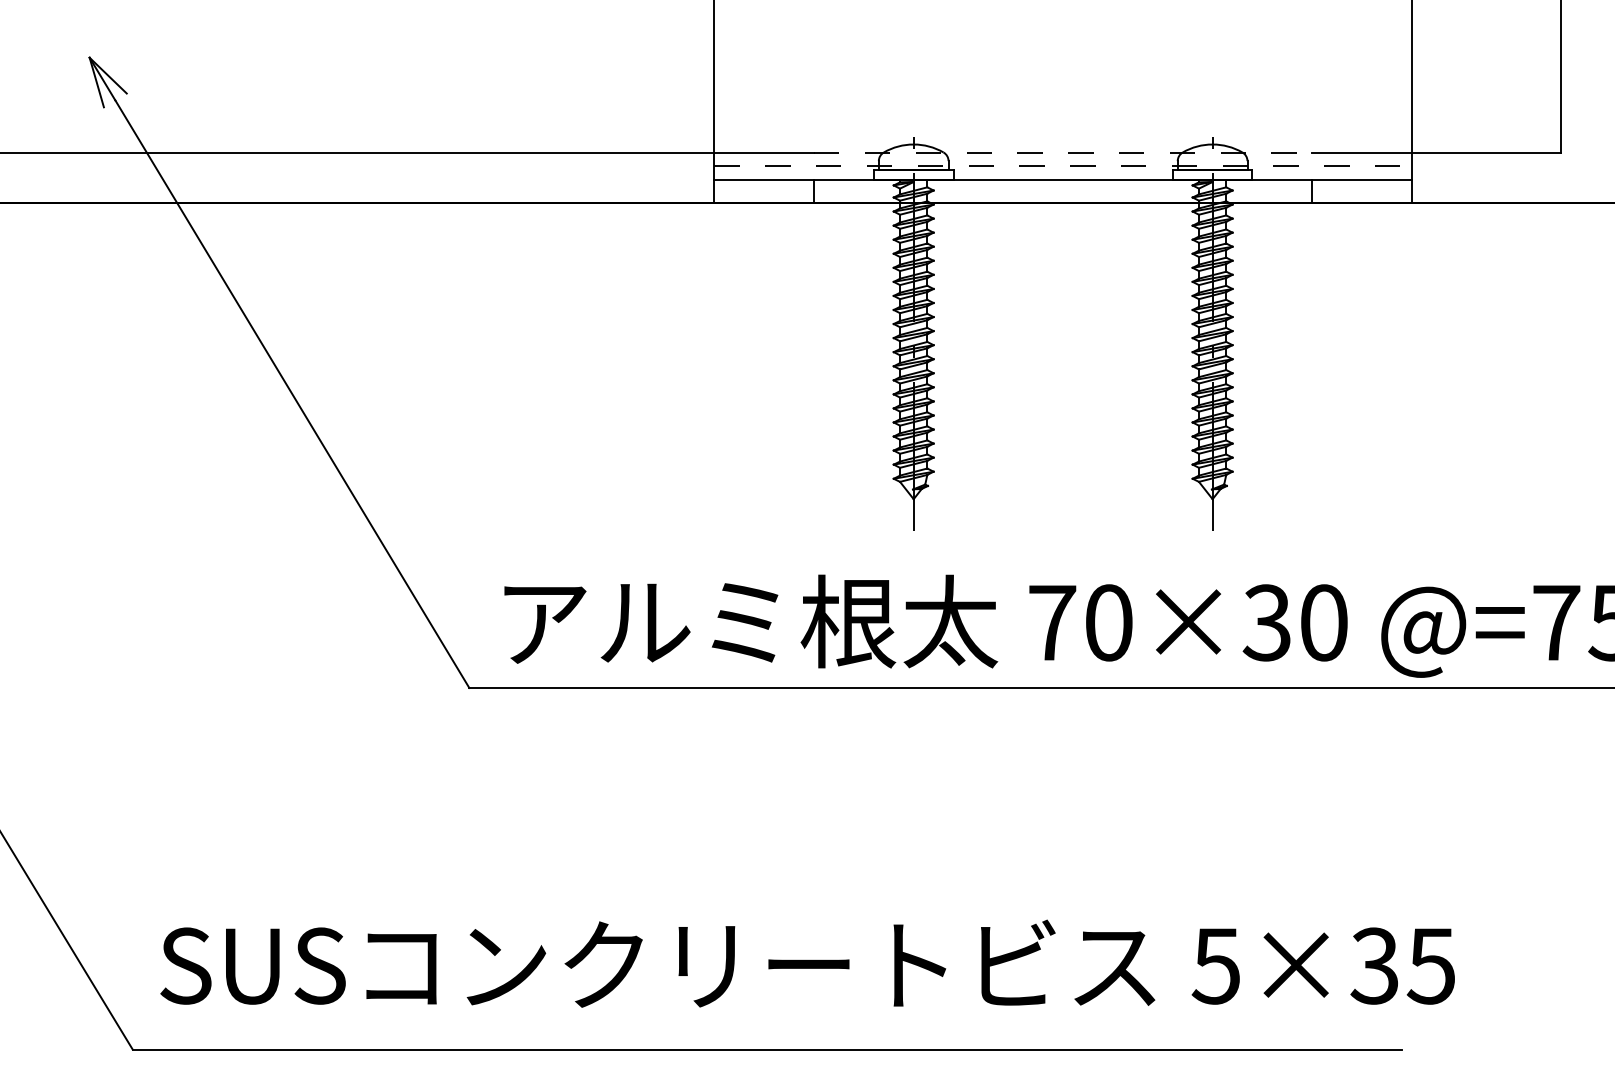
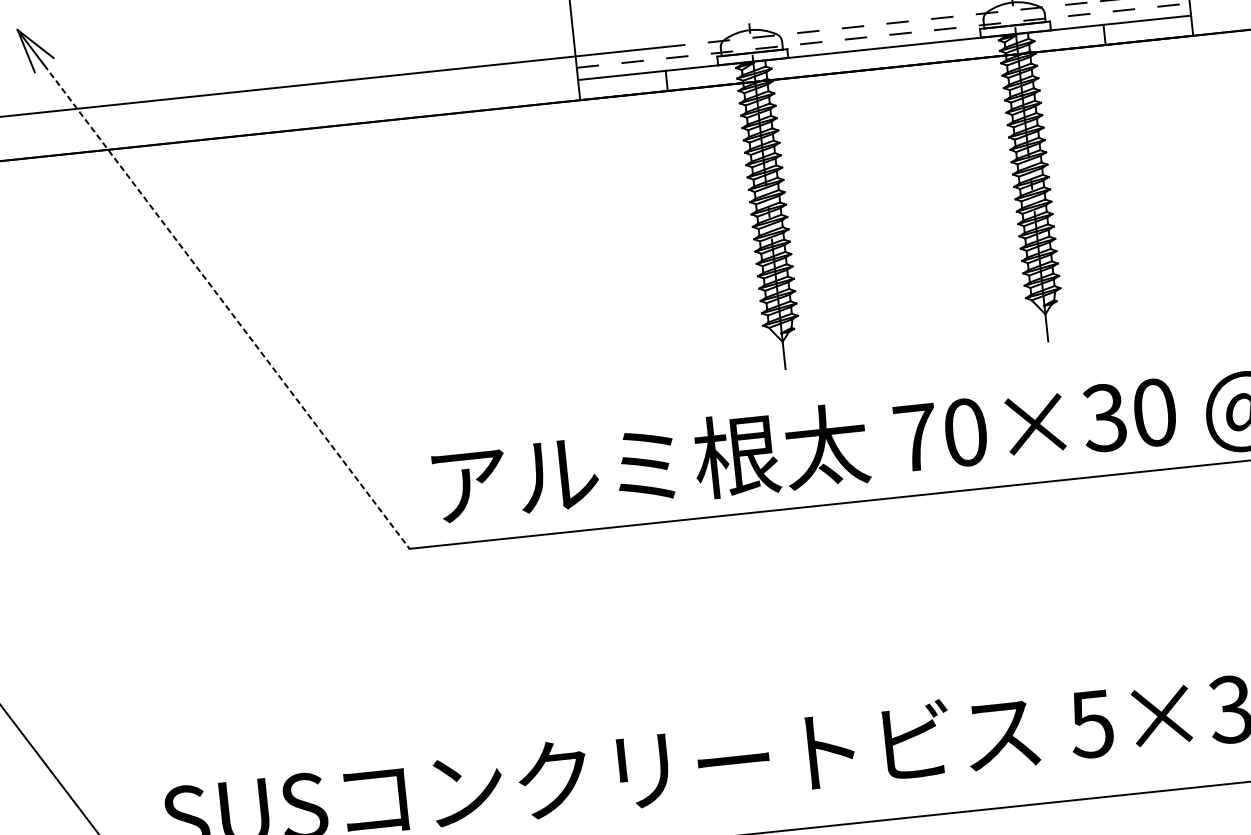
line: (292, 394) -> (227, 307), solid -> dashed

